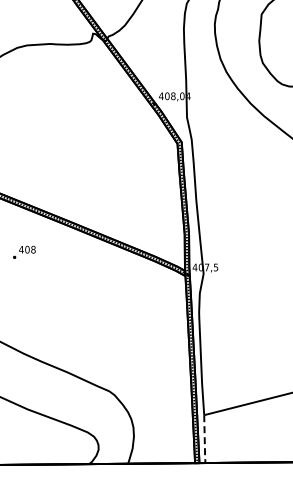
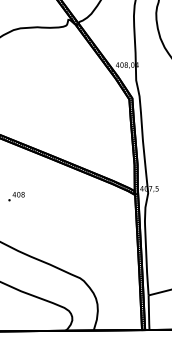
text: (24, 251) -> (16, 195), moved
line: (204, 440) -> (148, 313), dashed -> solid

